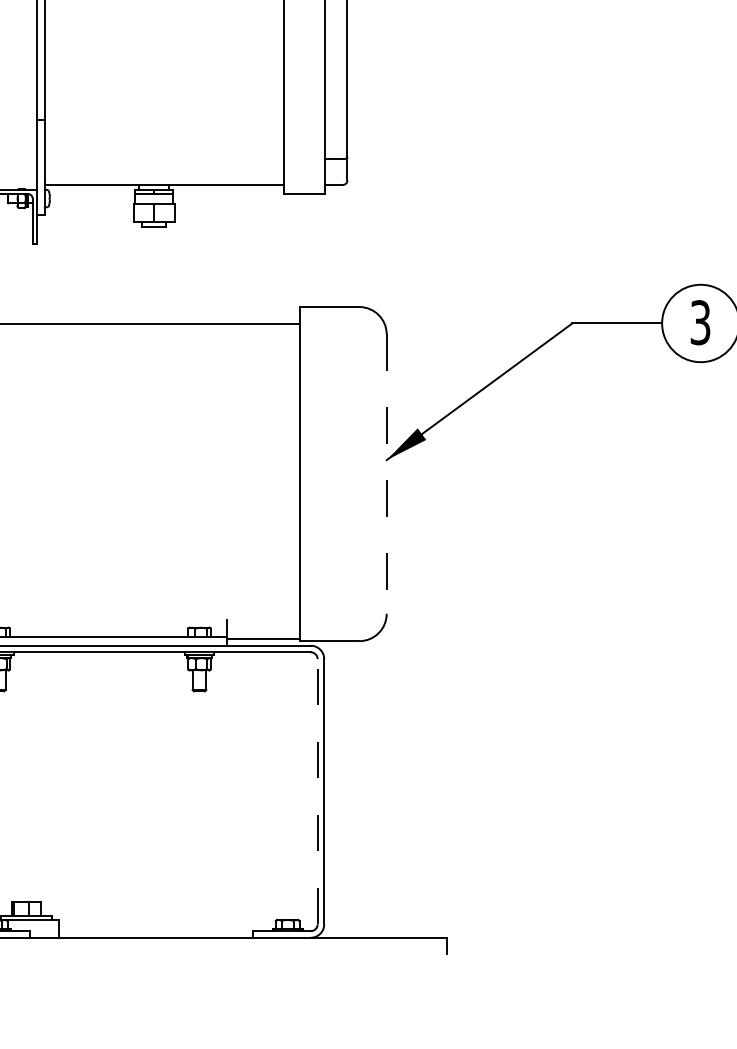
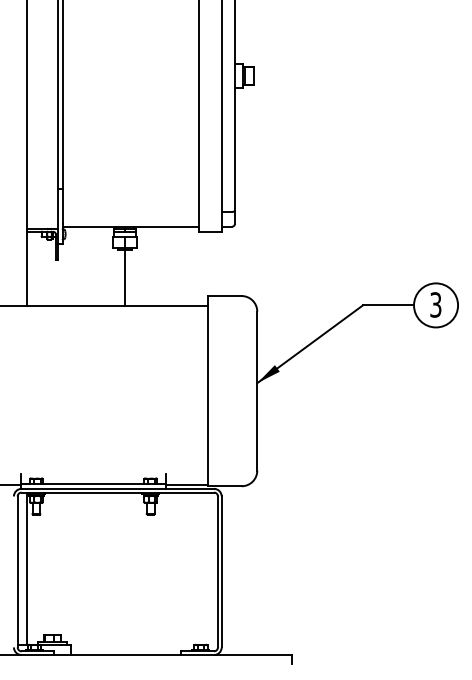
line: (153, 274) -> (124, 277), added
line: (387, 474) -> (257, 391), dashed -> solid
line: (316, 790) -> (217, 571), dashed -> solid

